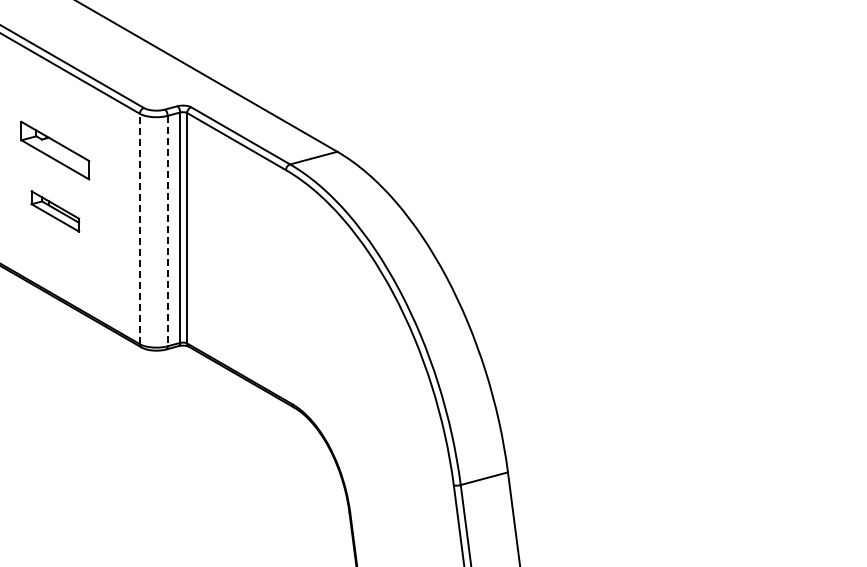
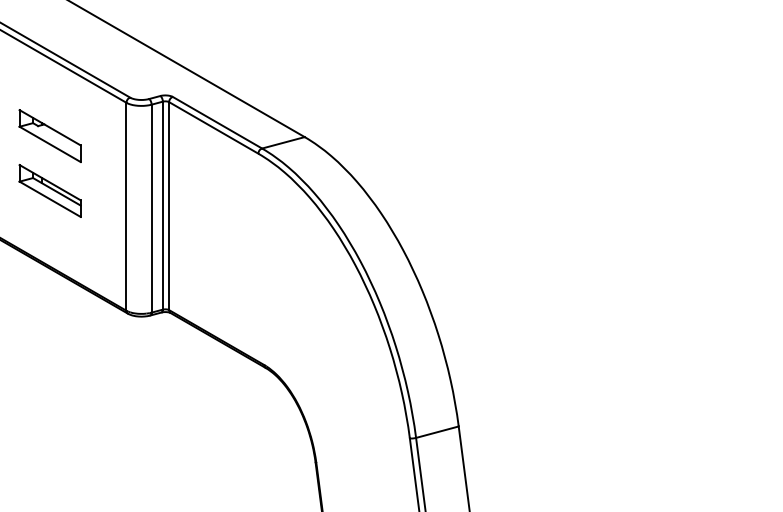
part: (55, 211) -> (50, 191), size x1.43
line: (139, 228) -> (126, 206), dashed -> solid
line: (167, 231) -> (151, 209), dashed -> solid

